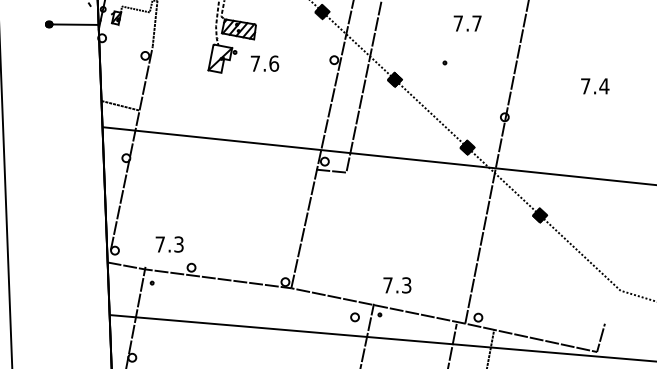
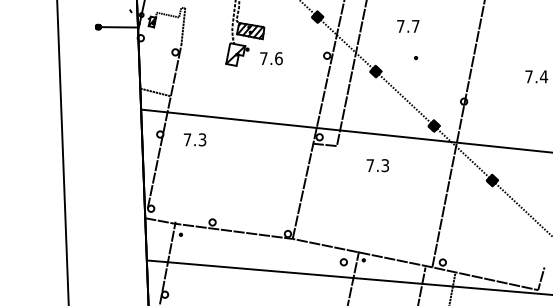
text: (467, 23) -> (408, 26), moved
text: (169, 244) -> (194, 139), moved
text: (396, 285) -> (377, 165), moved

